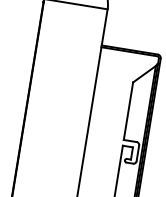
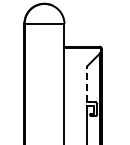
line: (128, 109) -> (87, 83), solid -> dashed

